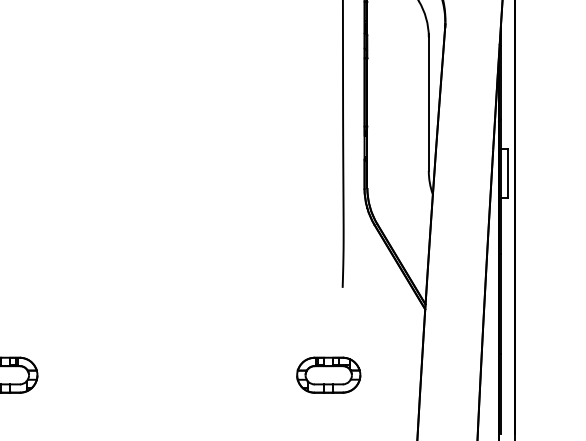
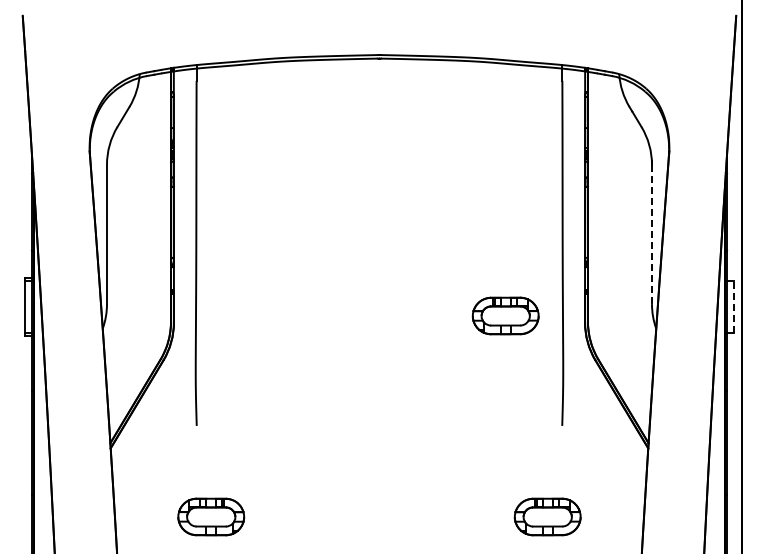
line: (428, 104) -> (651, 234), solid -> dashed
line: (507, 173) -> (734, 306), solid -> dashed
part: (288, 181) -> (505, 315), added

